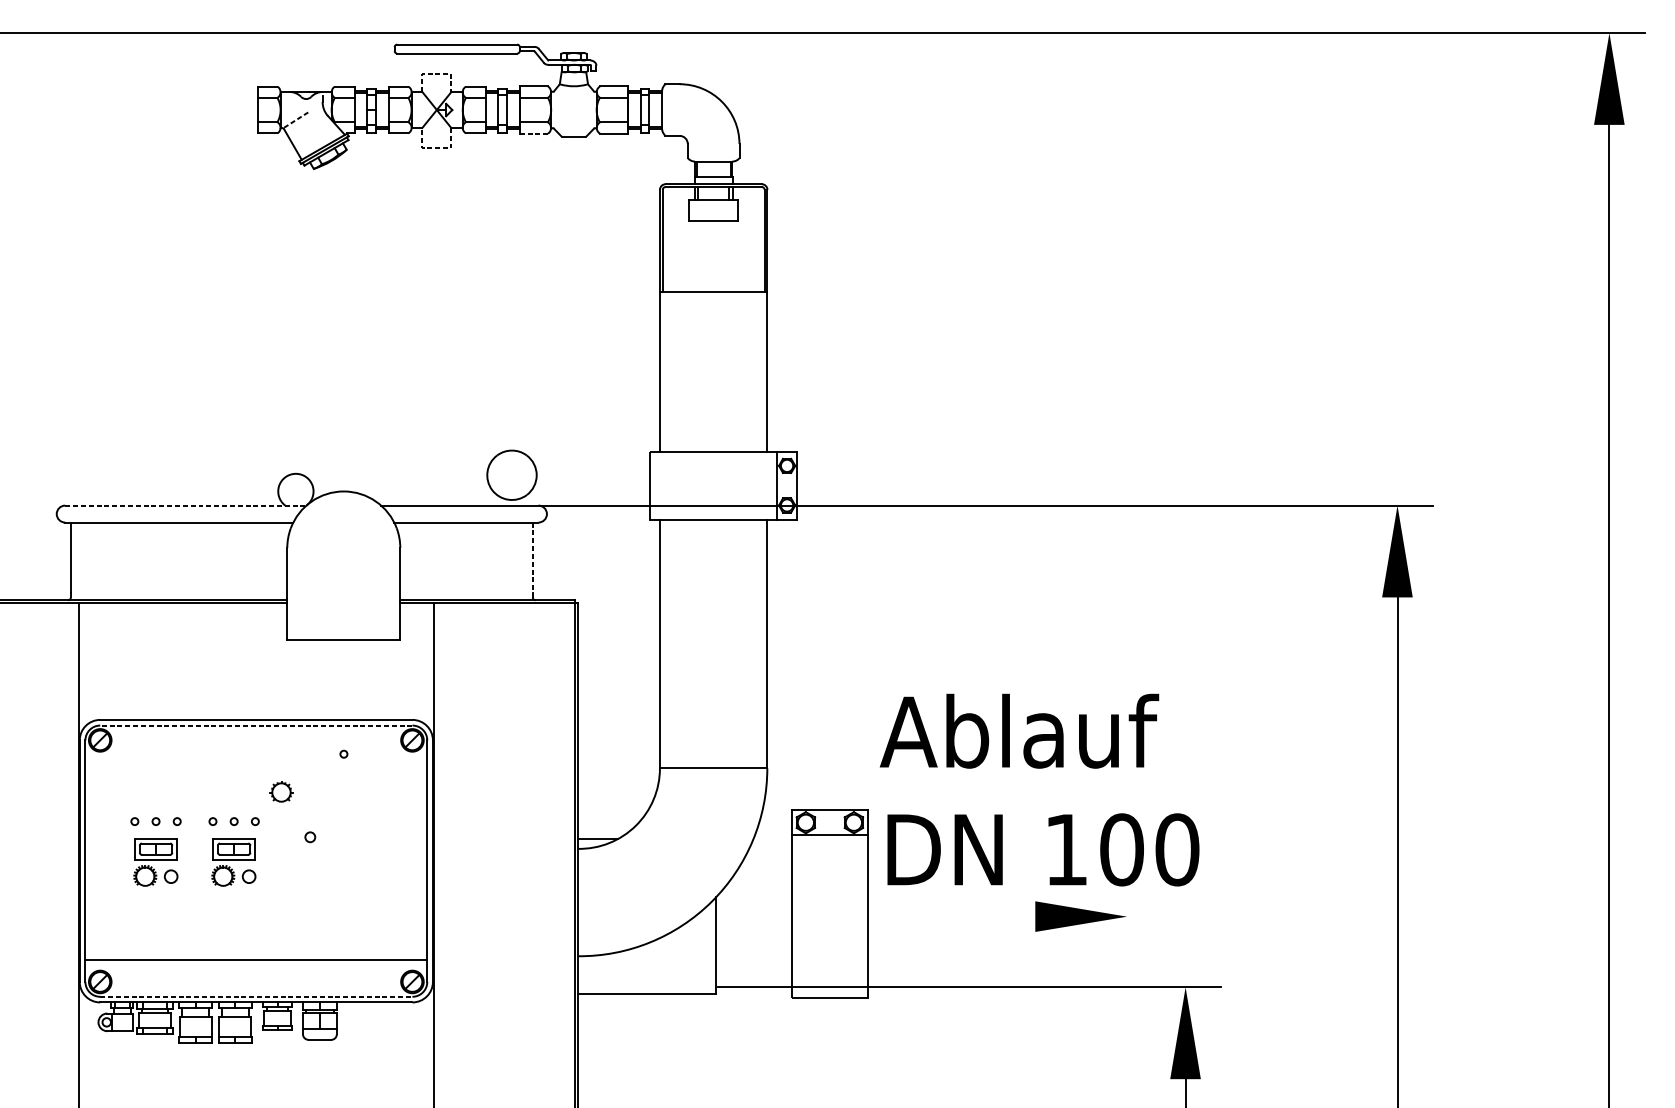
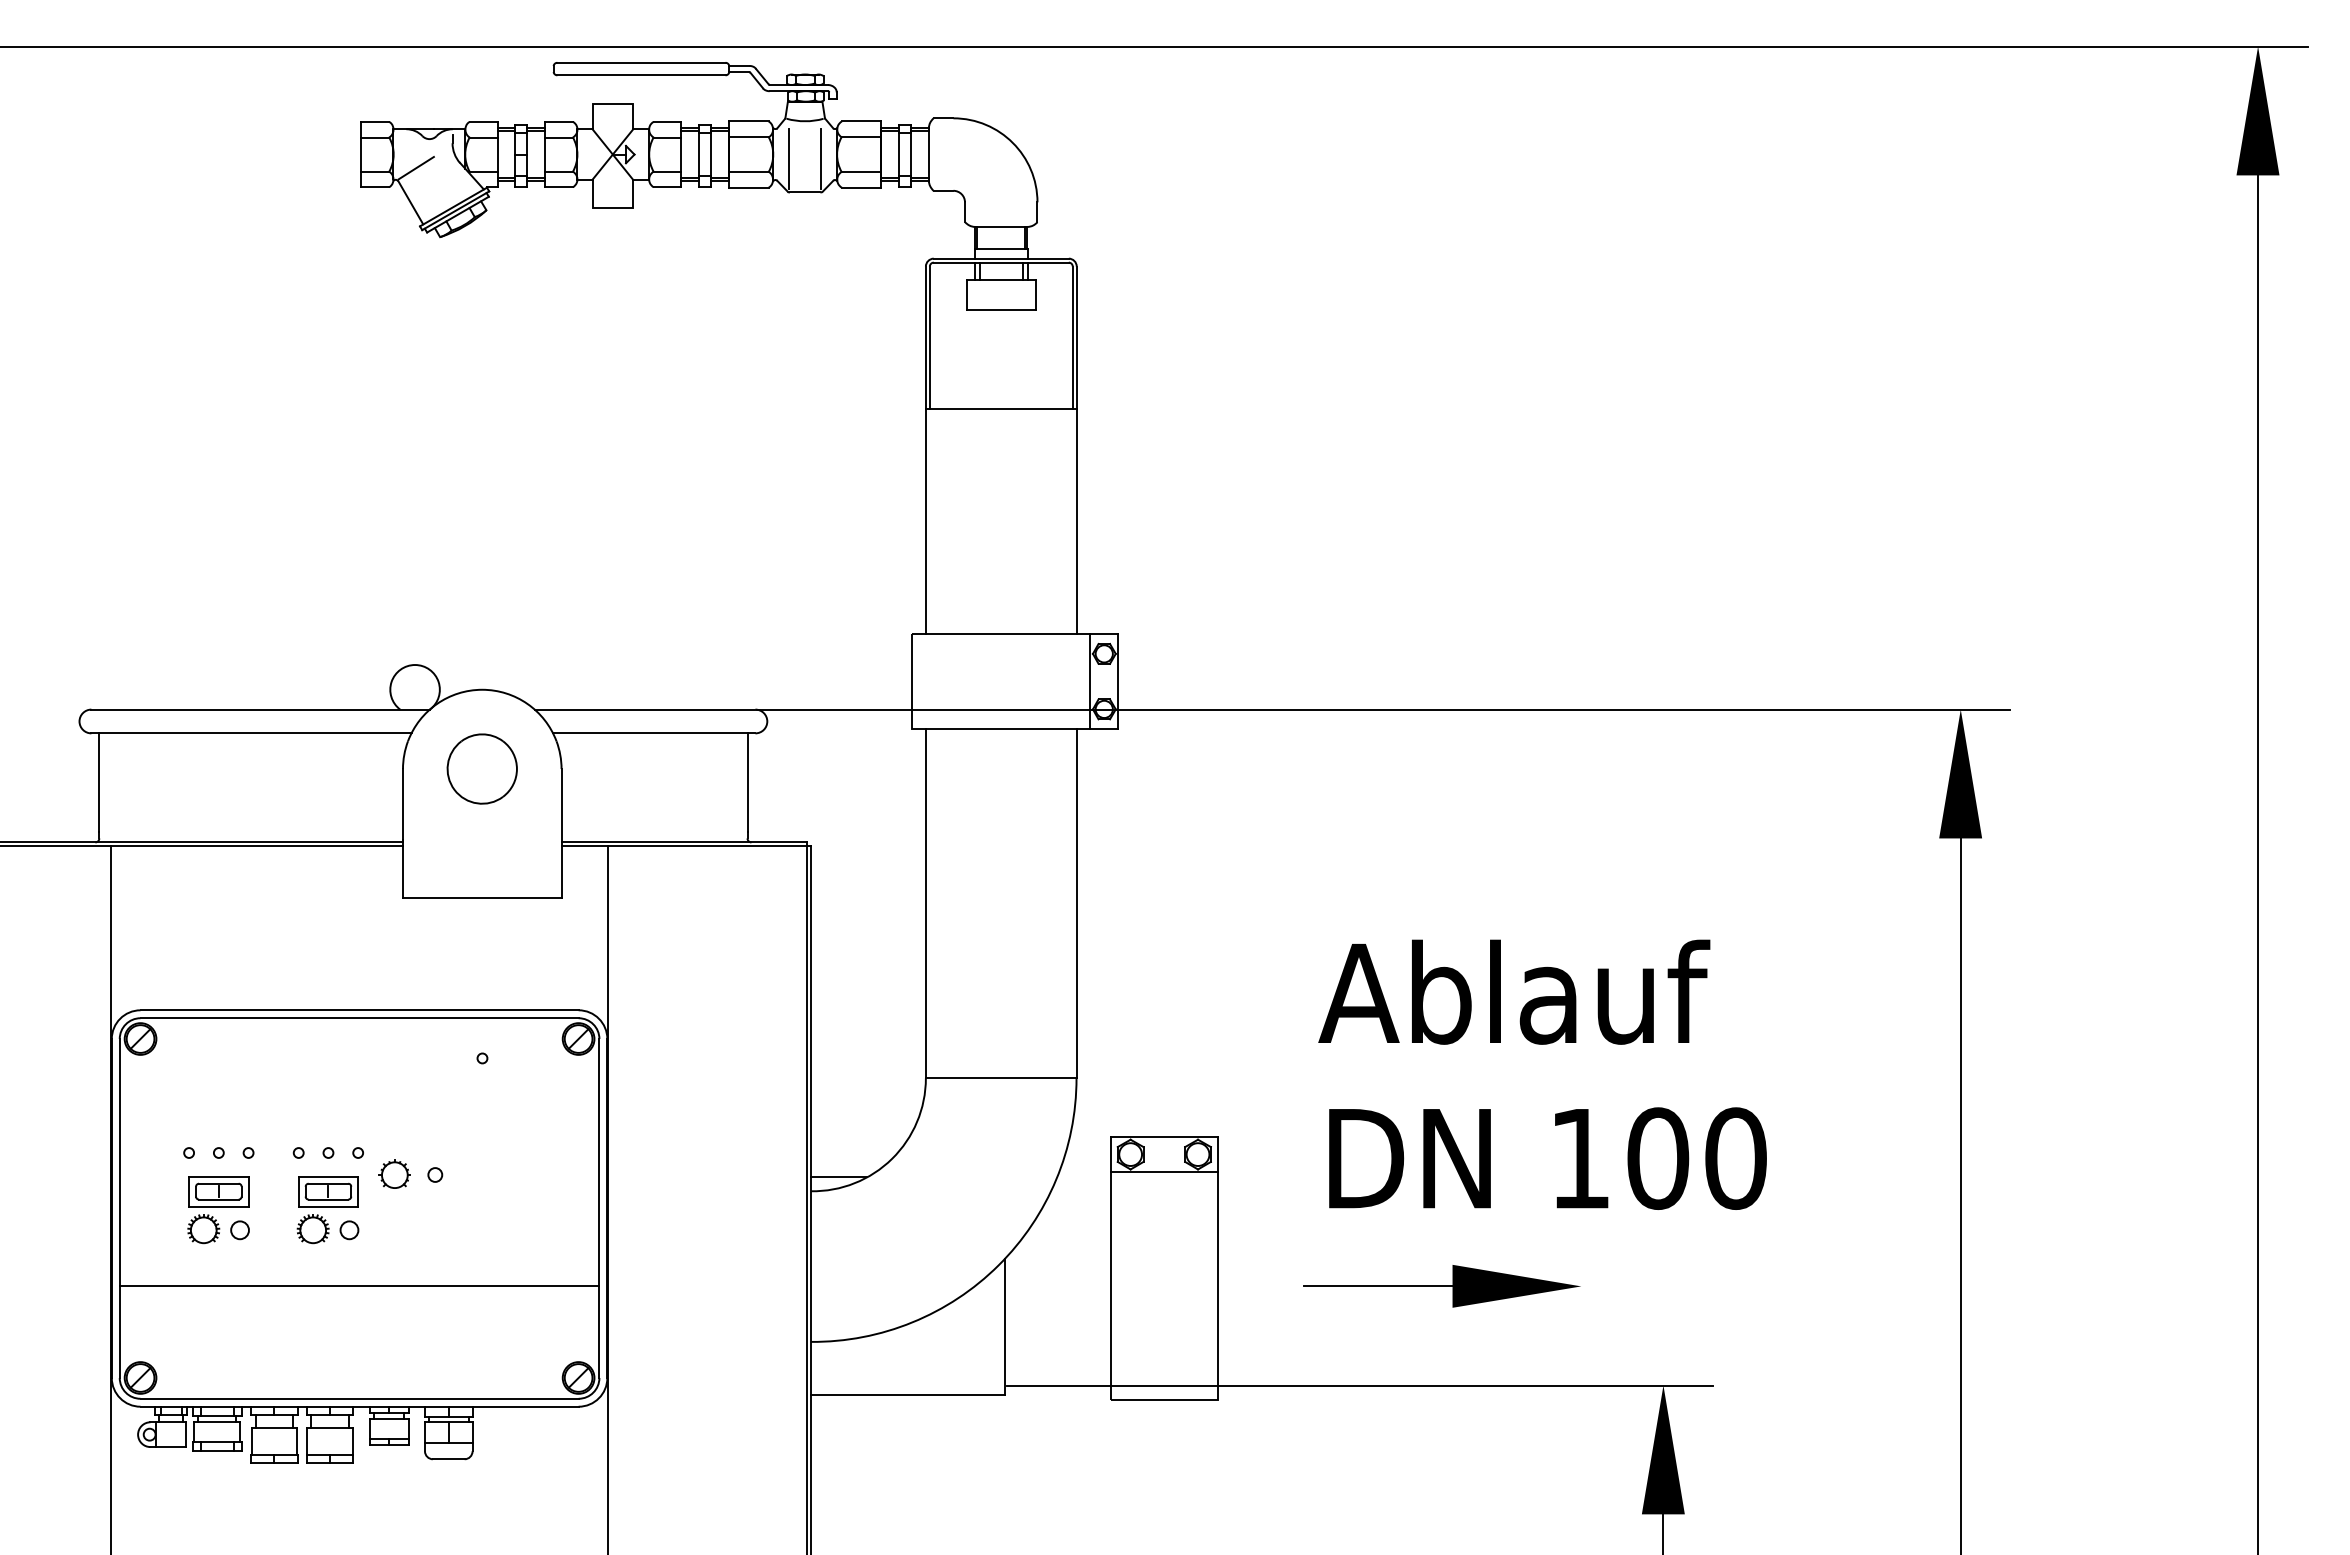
line: (437, 73) -> (613, 103), dashed -> solid
line: (562, 112) -> (788, 158), added
line: (585, 112) -> (821, 158), added
line: (296, 119) -> (416, 168), dashed -> solid
line: (533, 133) -> (748, 187), dashed -> solid
line: (436, 148) -> (612, 208), dashed -> solid
part: (511, 474) -> (481, 768), moved
line: (186, 505) -> (261, 709), dashed -> solid
line: (532, 557) -> (747, 782), dashed -> solid
line: (256, 725) -> (359, 1018), dashed -> solid
text: (1039, 789) -> (1542, 1074), moved
part: (281, 791) -> (394, 1173), moved
line: (981, 916) -> (1377, 1286), added
line: (256, 960) -> (359, 1285), moved
line: (257, 996) -> (360, 1398), dashed -> solid

